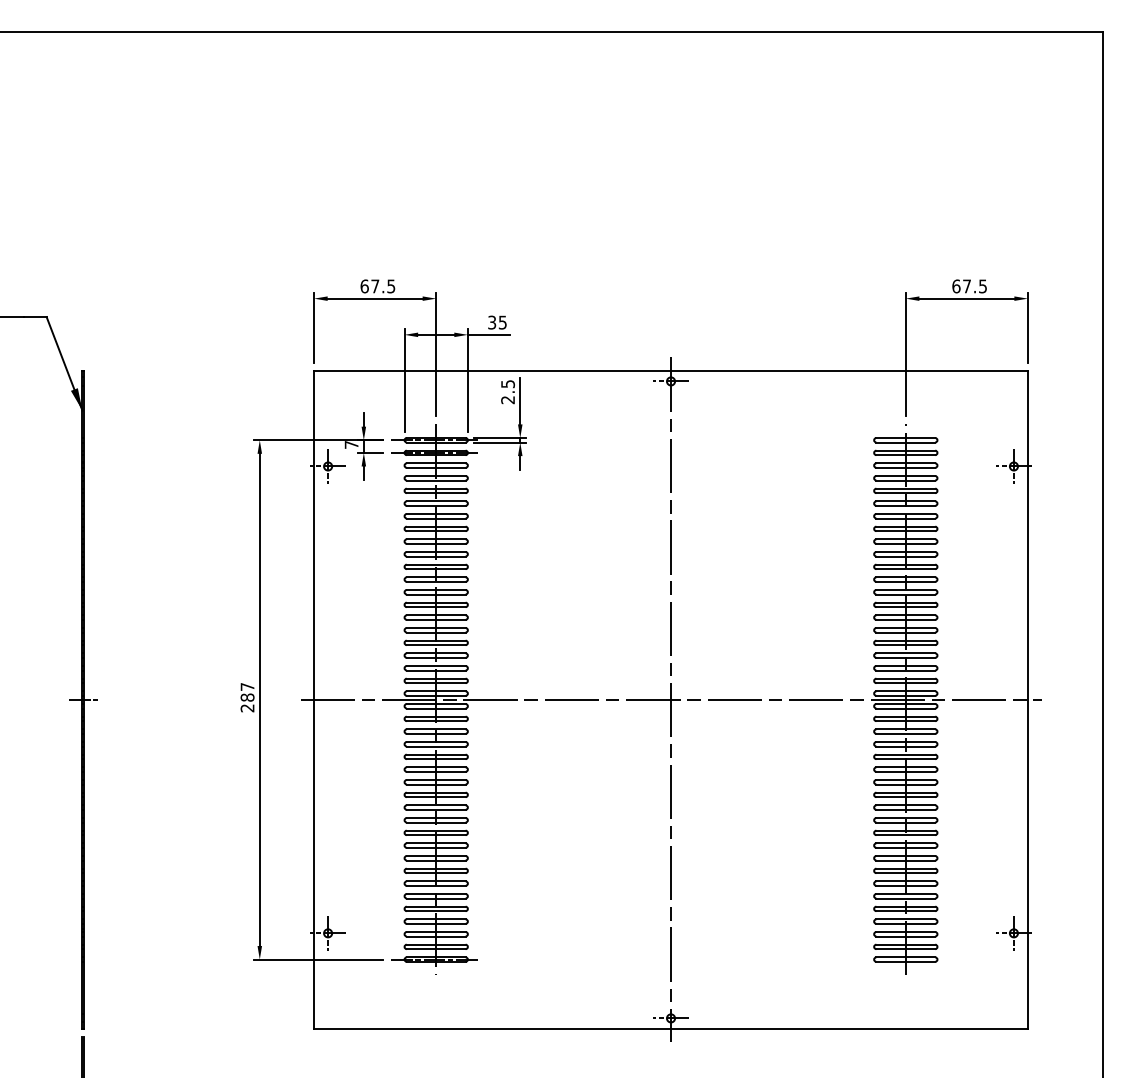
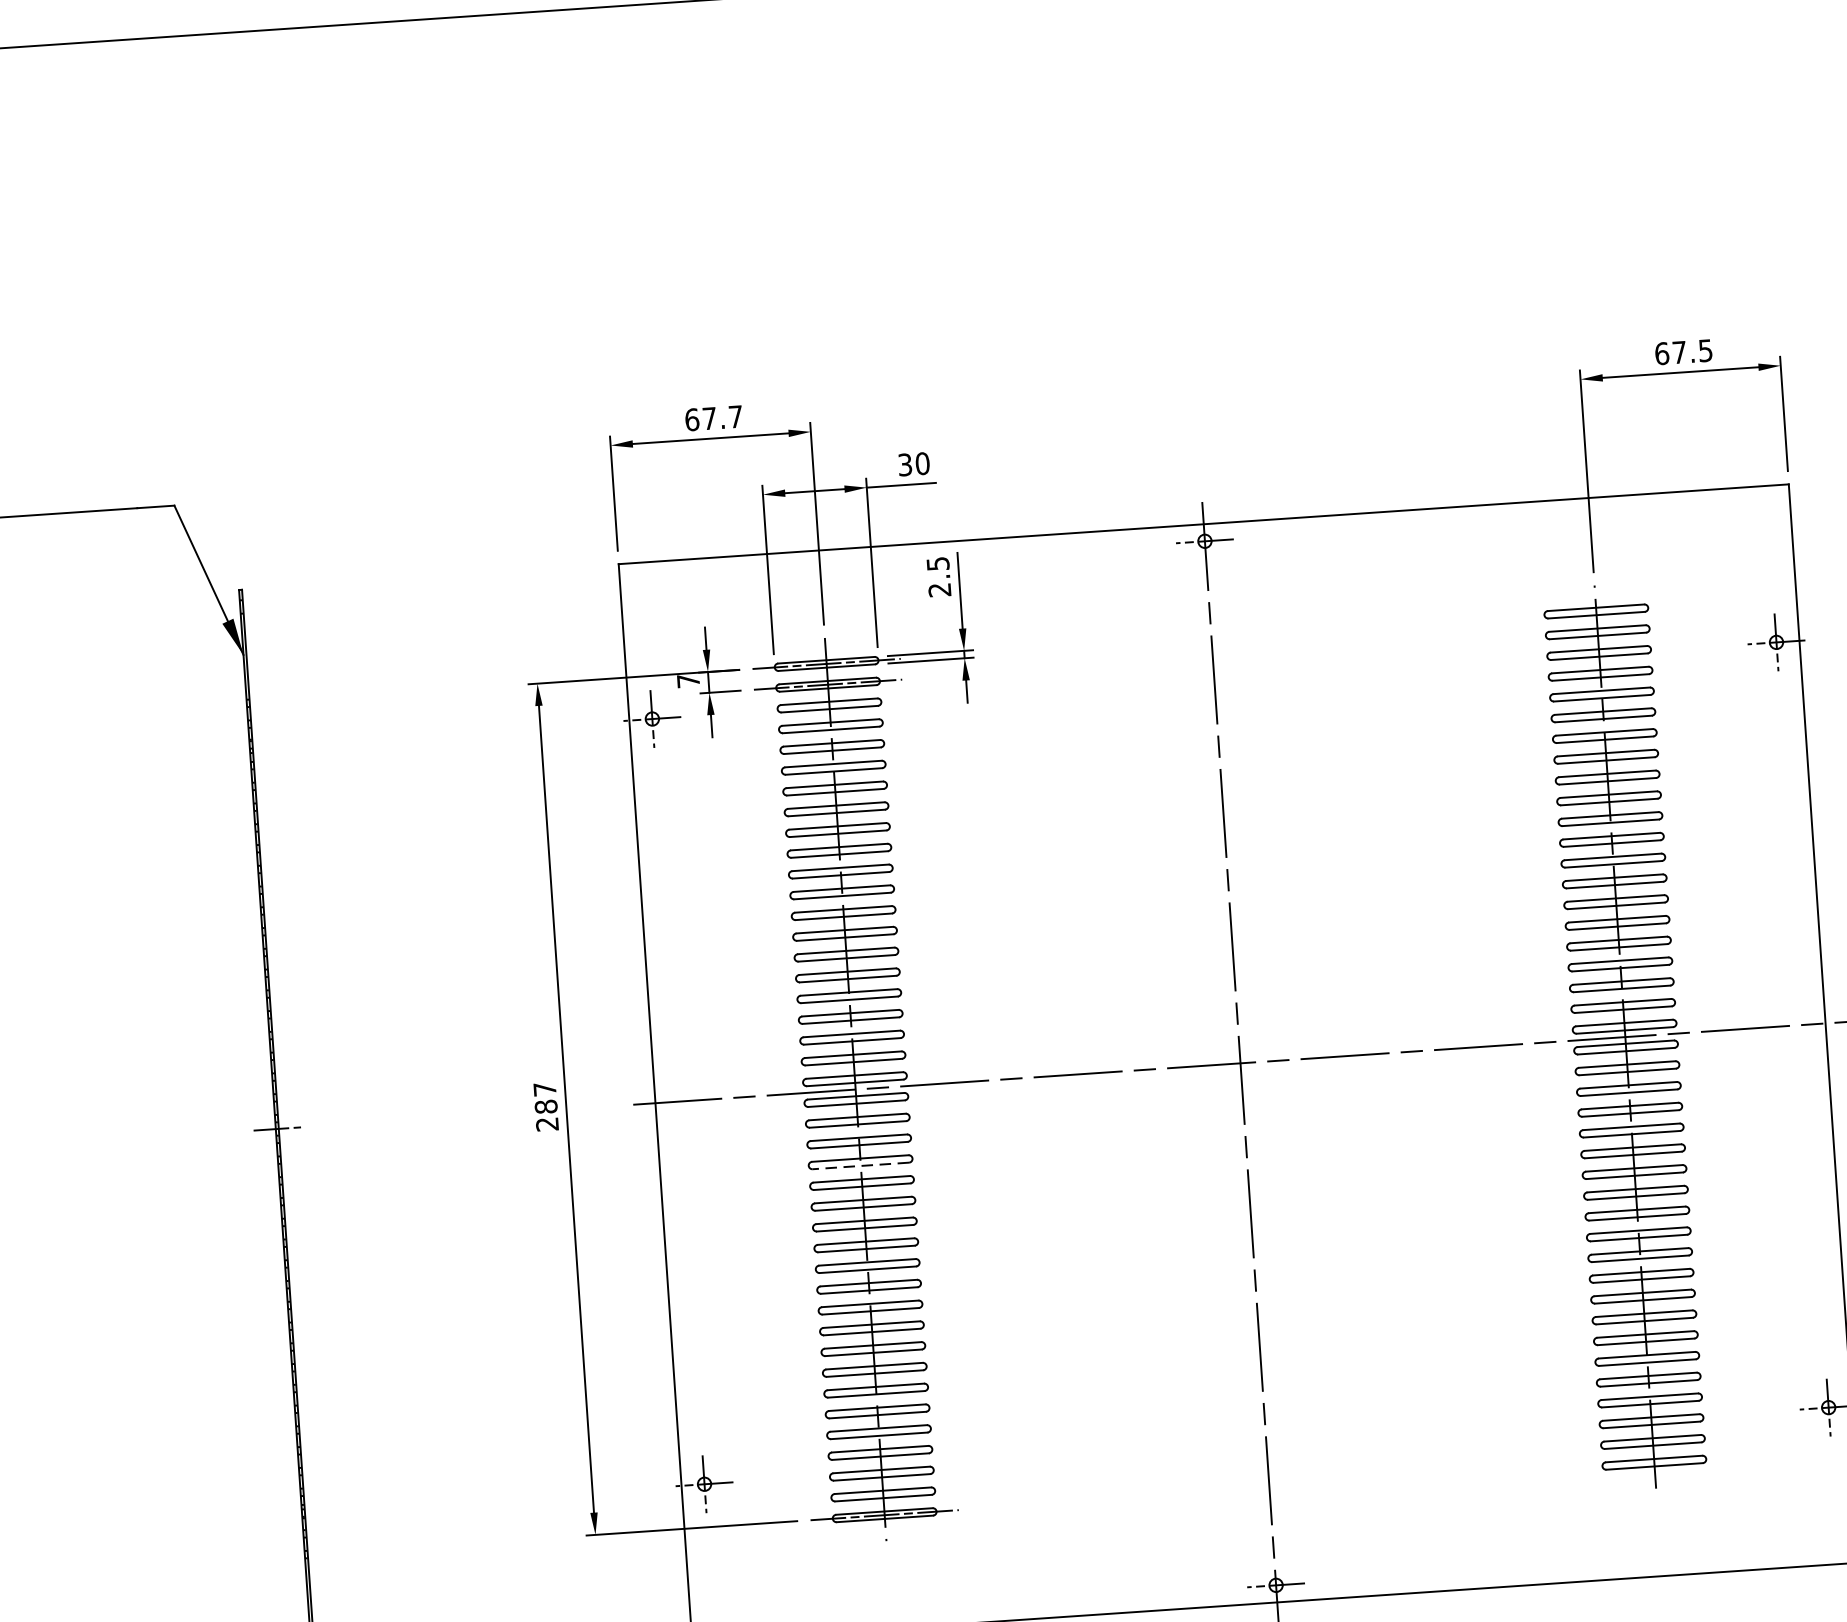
text: (391, 286) -> (736, 416), 67.5 -> 67.7
text: (502, 322) -> (922, 463), 35 -> 30
line: (435, 746) -> (859, 1165), solid -> dashed

